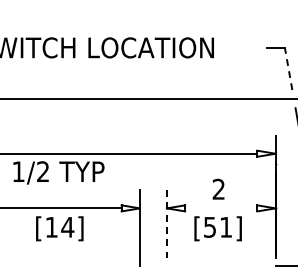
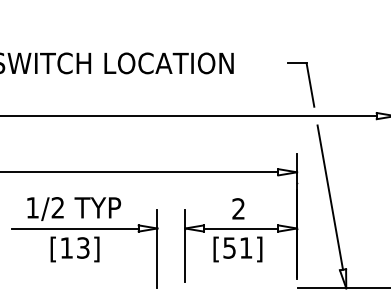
line: (288, 69) -> (310, 85), dashed -> solid
text: (59, 172) -> (74, 208), moved
line: (221, 208) -> (241, 228), added
line: (167, 225) -> (185, 246), dashed -> solid
text: (67, 226) -> (83, 247), [14] -> [13]

